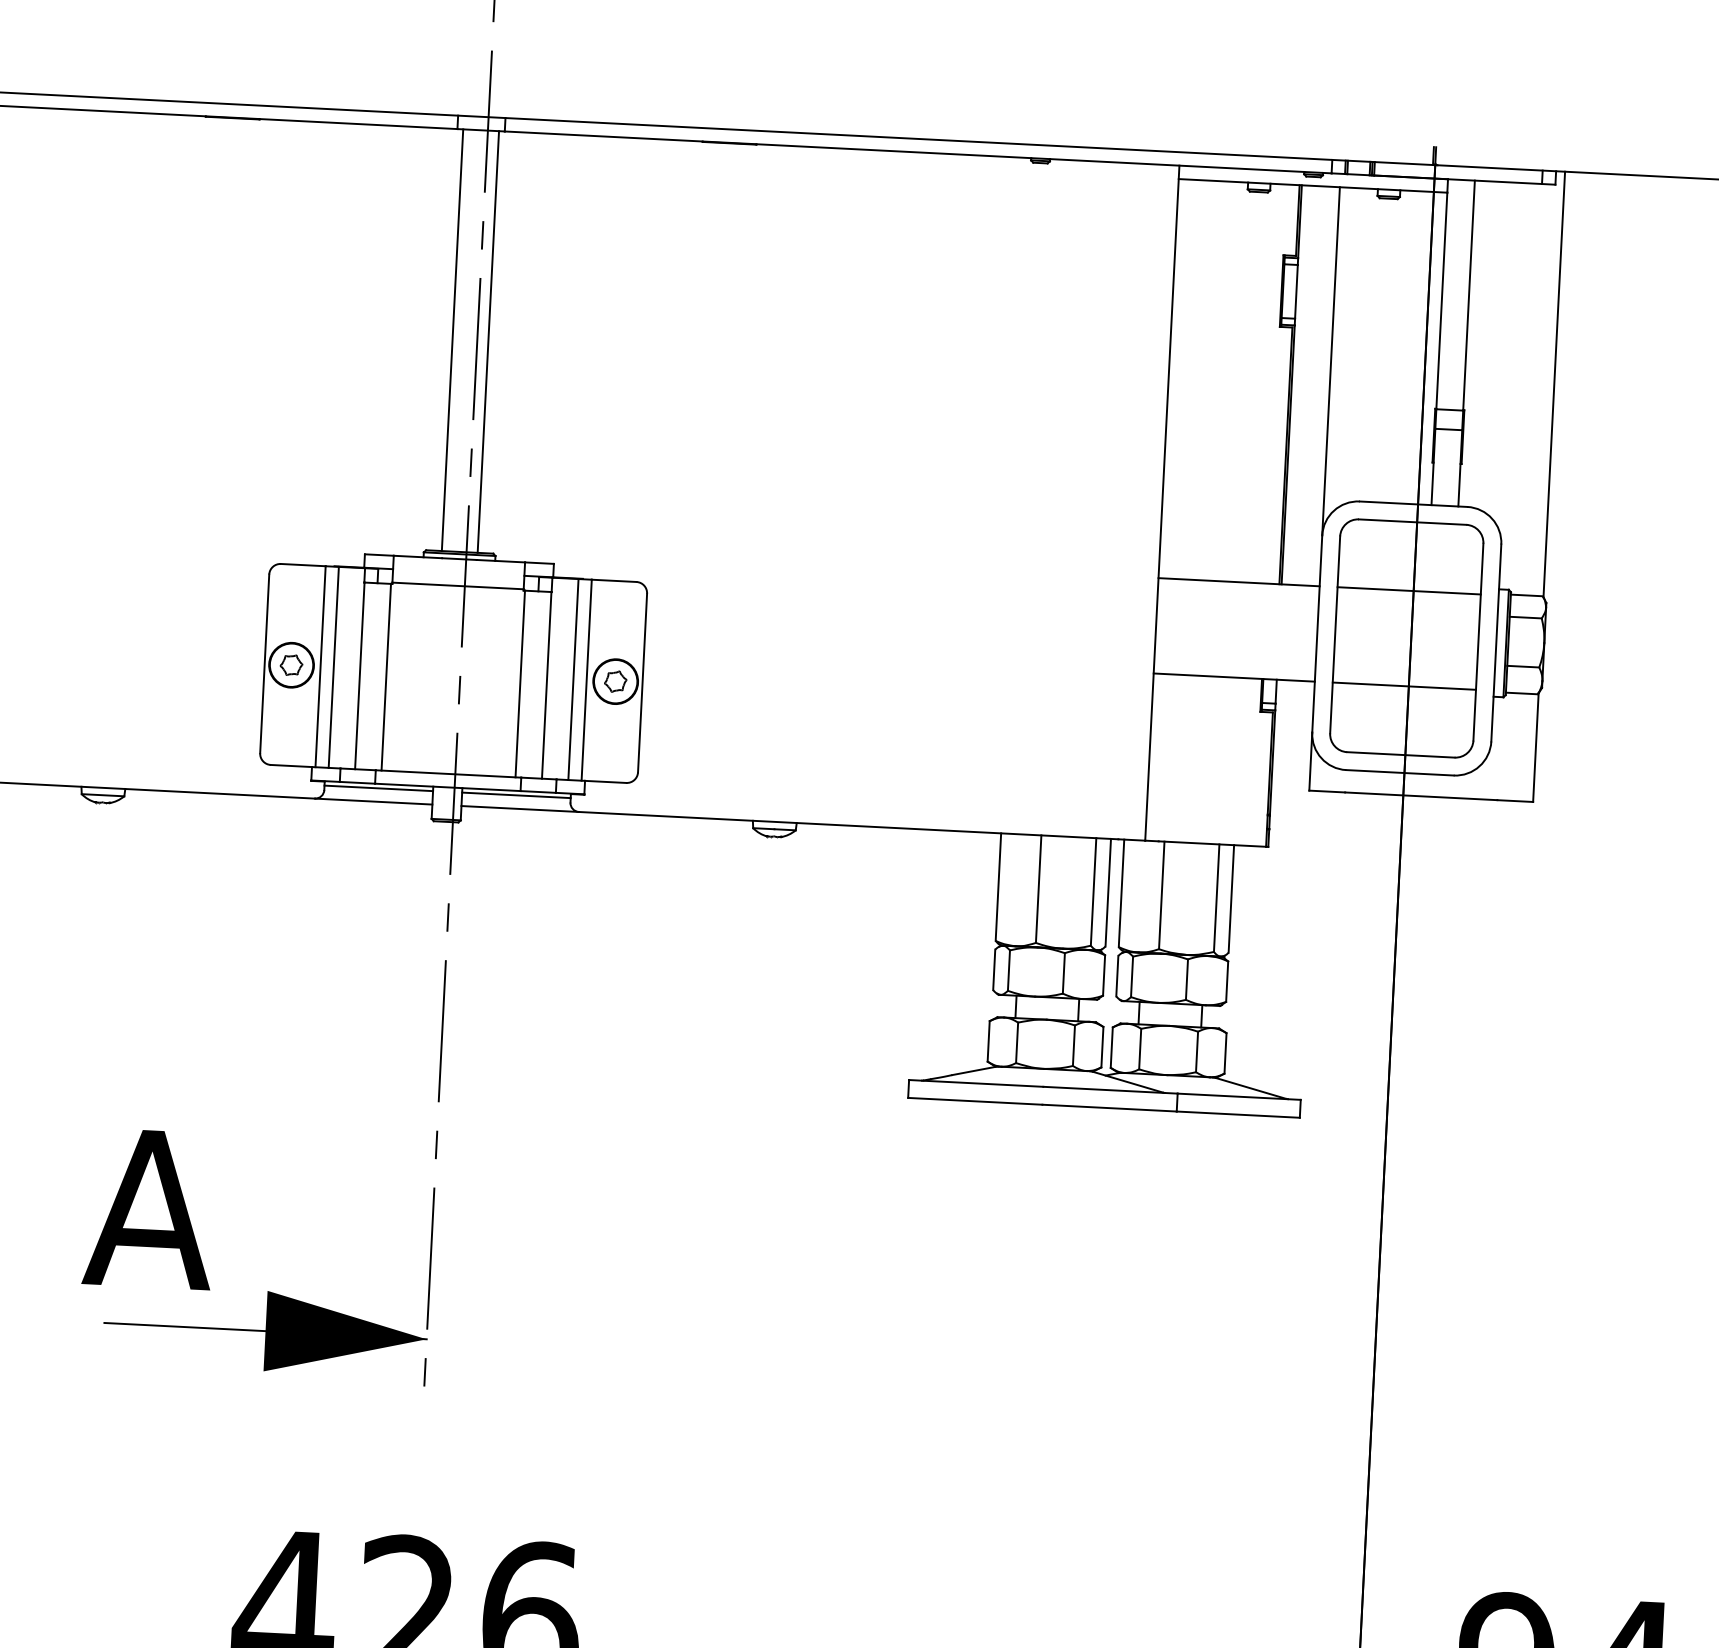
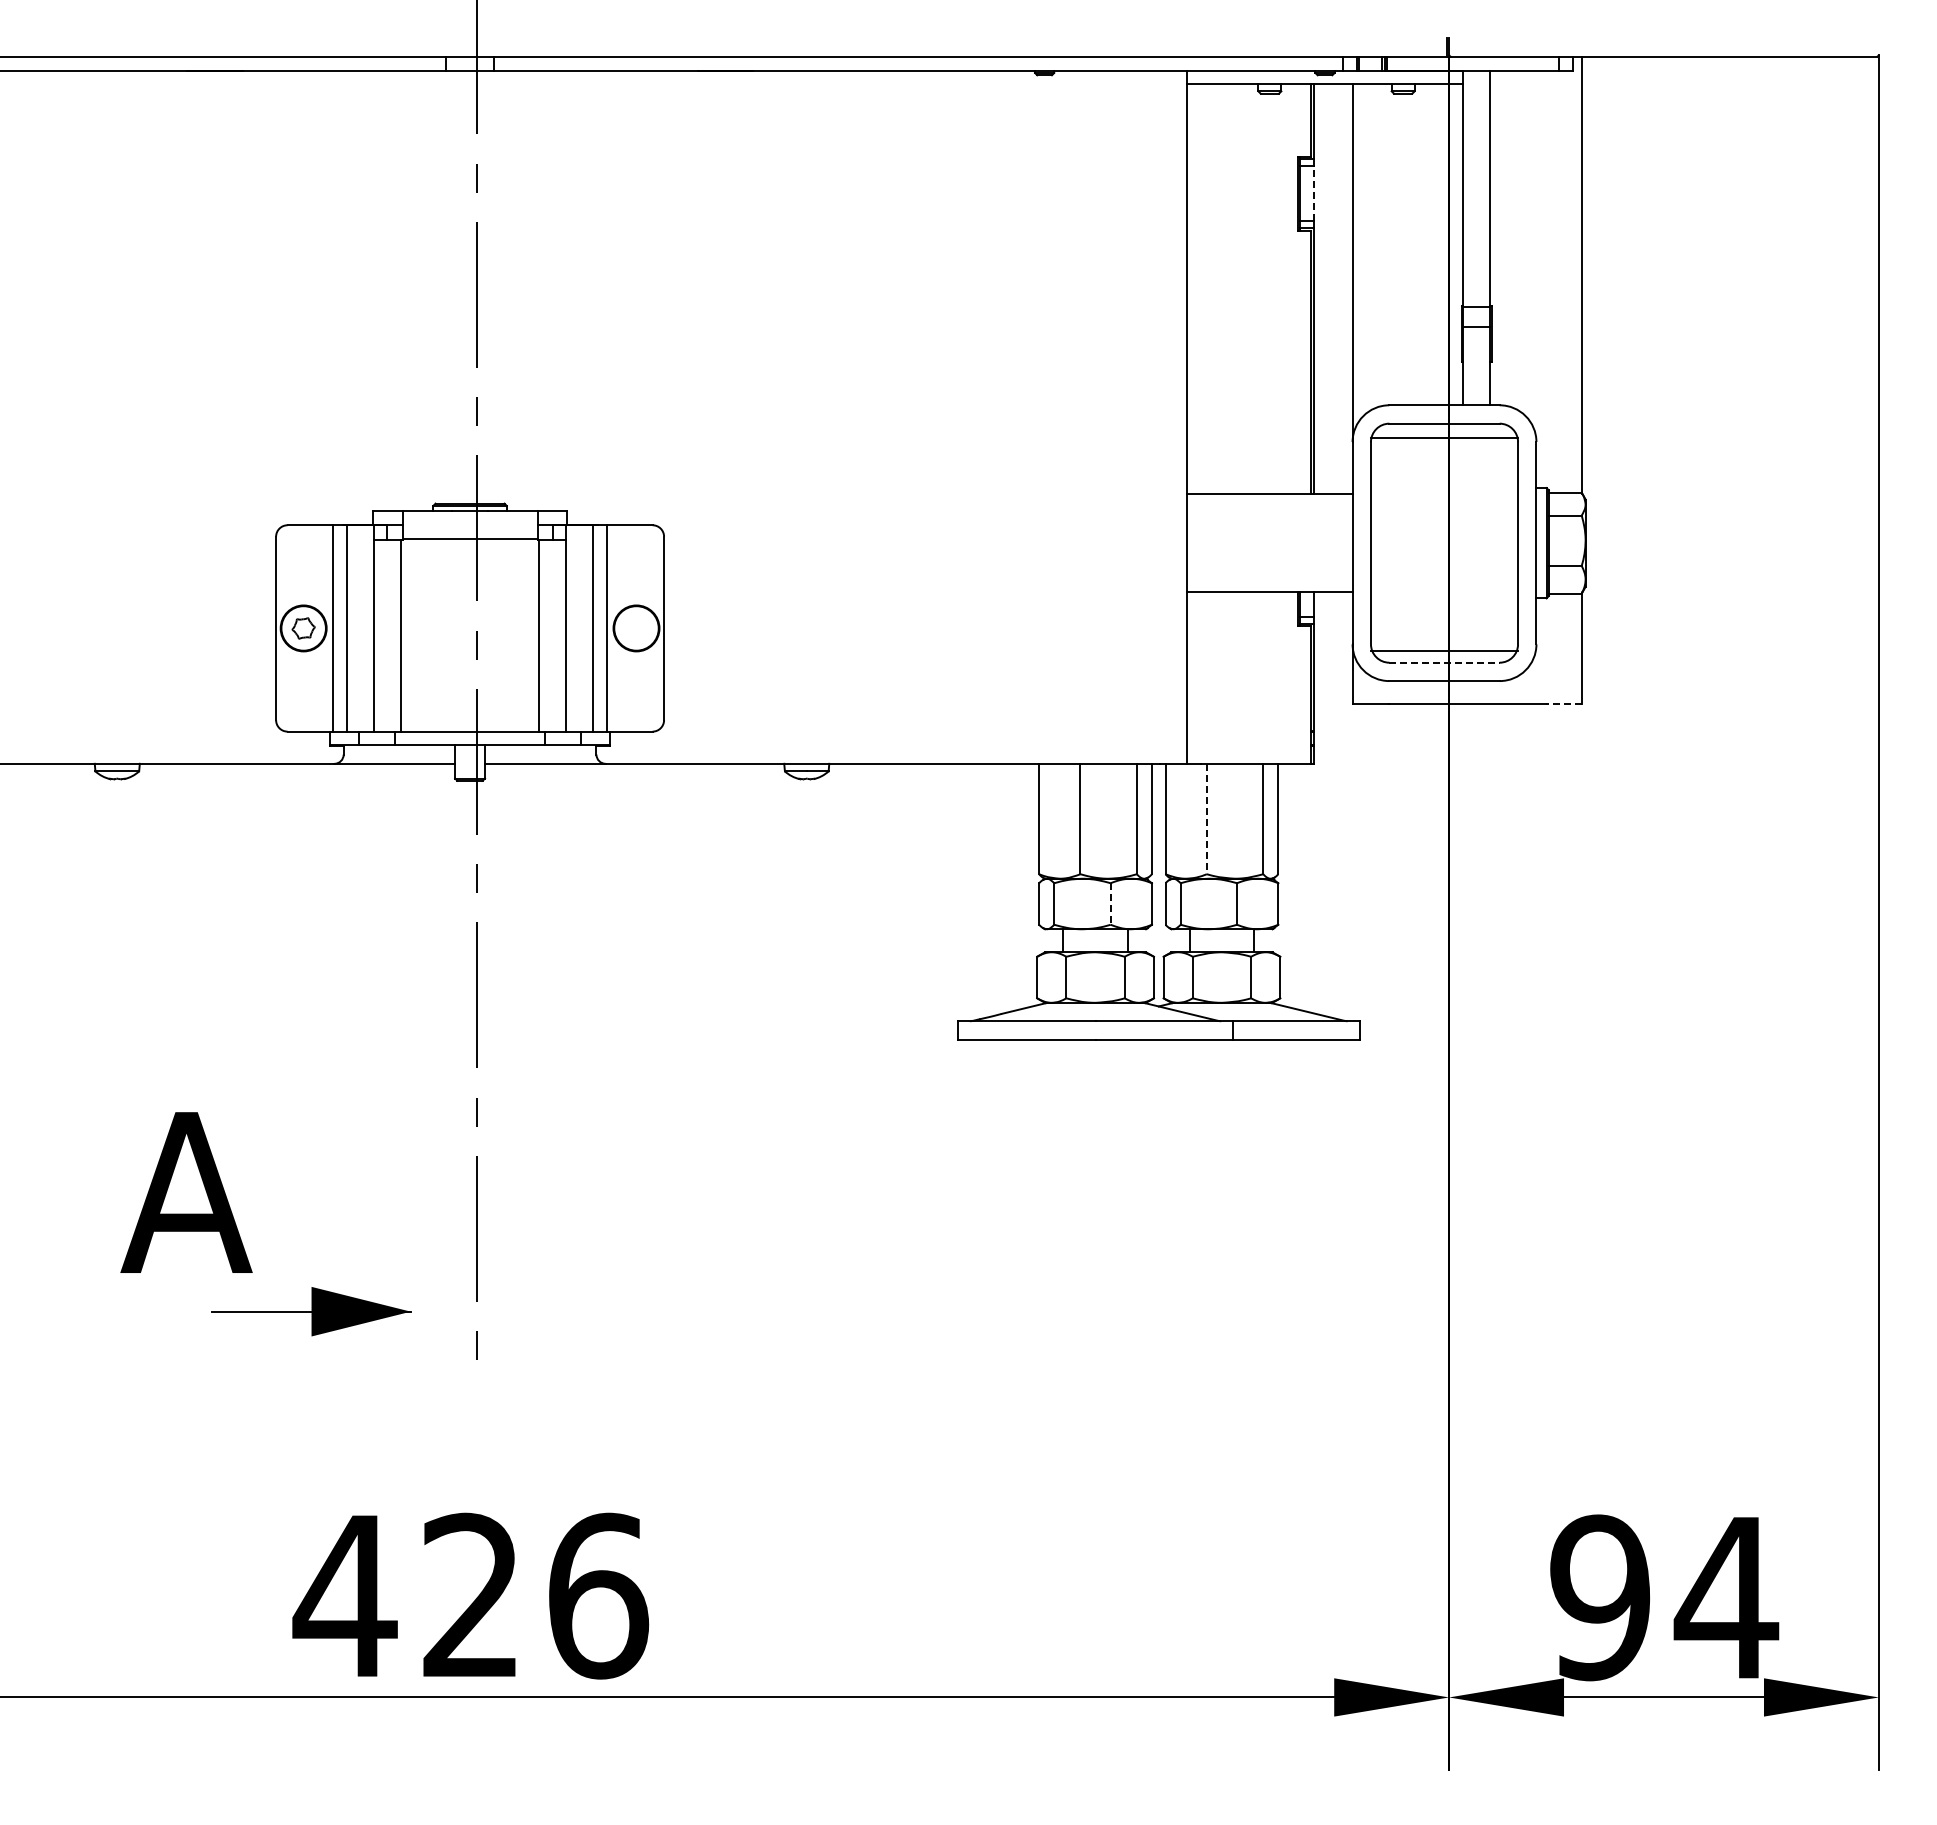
line: (1296, 291) -> (1313, 193), solid -> dashed
line: (452, 339) -> (451, 286), removed
line: (488, 341) -> (488, 286), removed
line: (1409, 591) -> (1444, 438), moved
part: (615, 680) -> (636, 627), removed
line: (1404, 686) -> (1444, 651), moved
line: (1401, 754) -> (1445, 662), solid -> dashed
line: (378, 788) -> (399, 750), removed
line: (516, 795) -> (540, 750), removed
line: (1514, 801) -> (1563, 704), solid -> dashed
line: (1161, 895) -> (1206, 819), solid -> dashed
line: (1063, 973) -> (1110, 904), solid -> dashed
part: (265, 1330) -> (311, 1311), size x0.6

